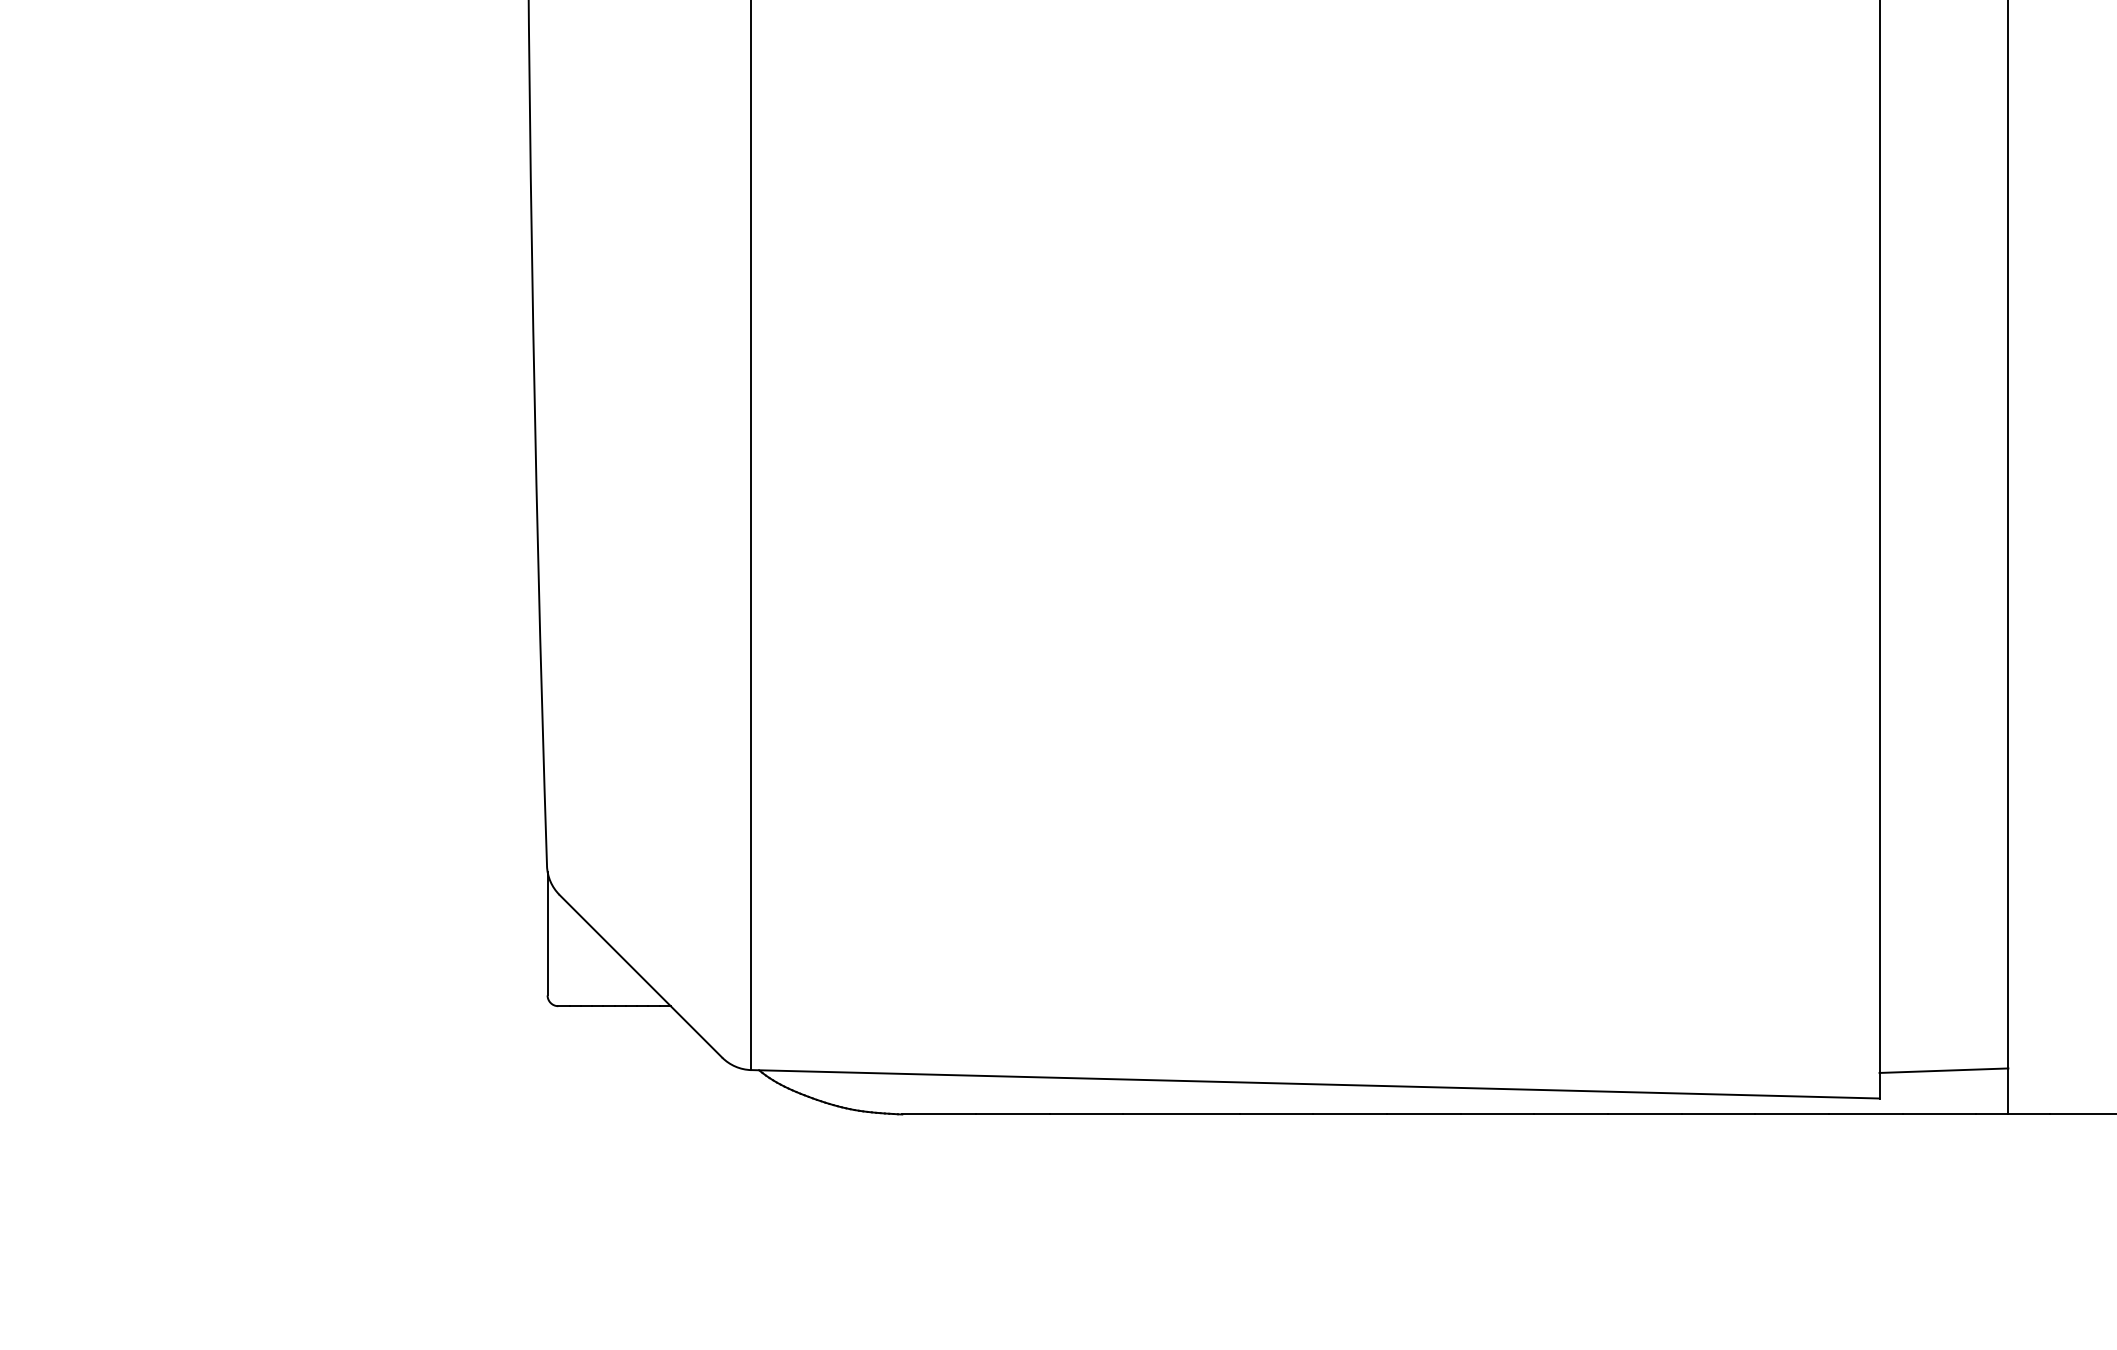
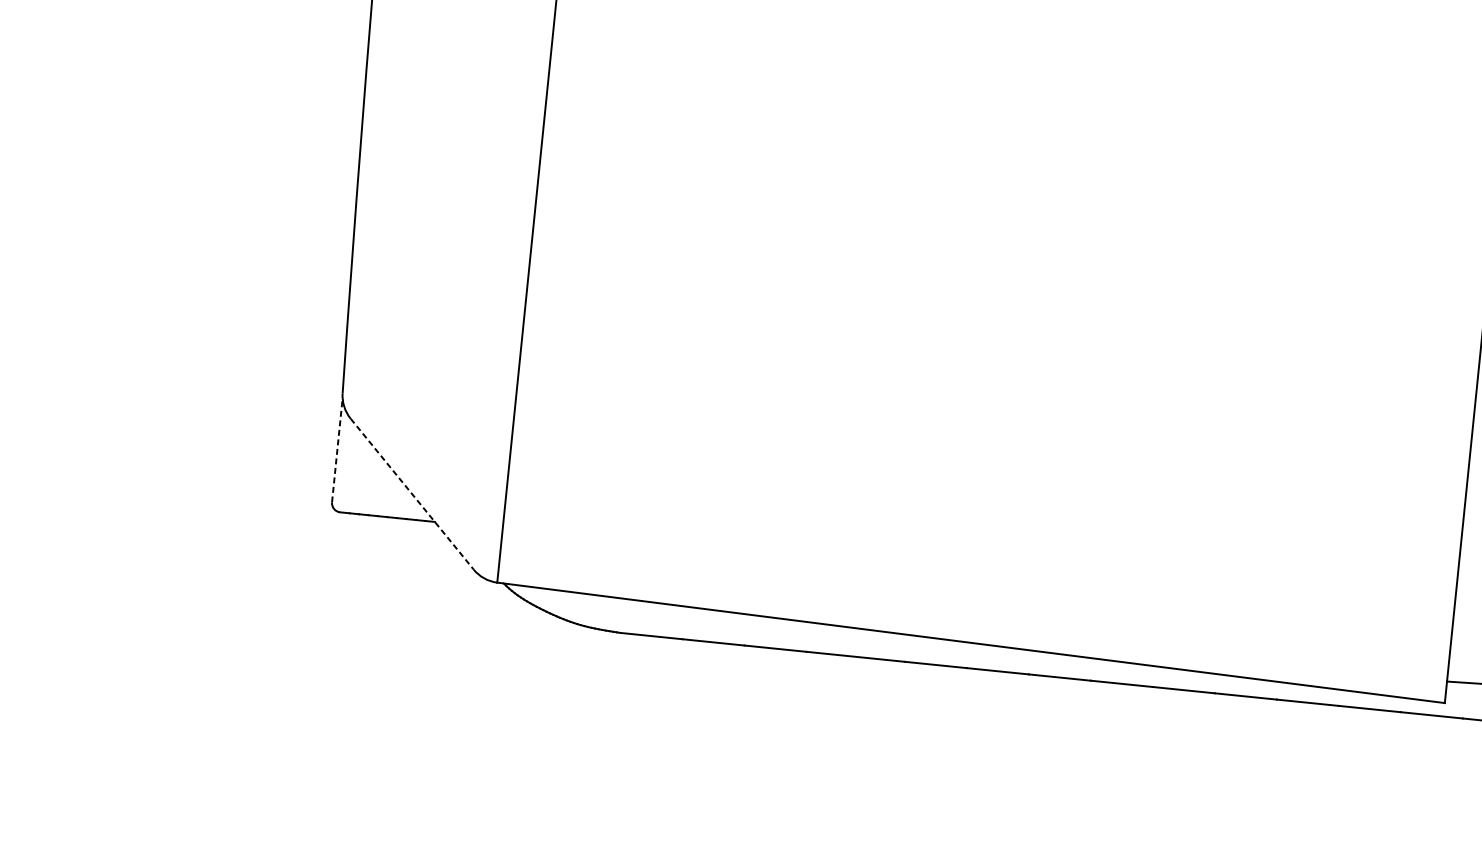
line: (547, 933) -> (337, 450), solid -> dashed
line: (640, 976) -> (411, 494), solid -> dashed

